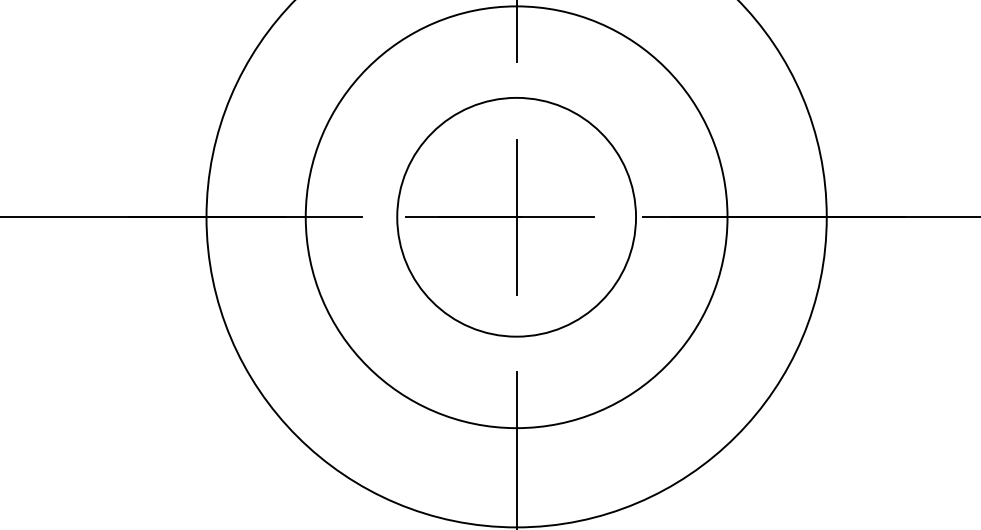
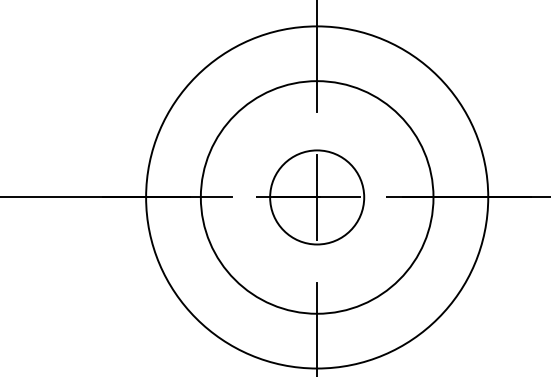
circle: (517, 217) -> (317, 197), size x0.71

